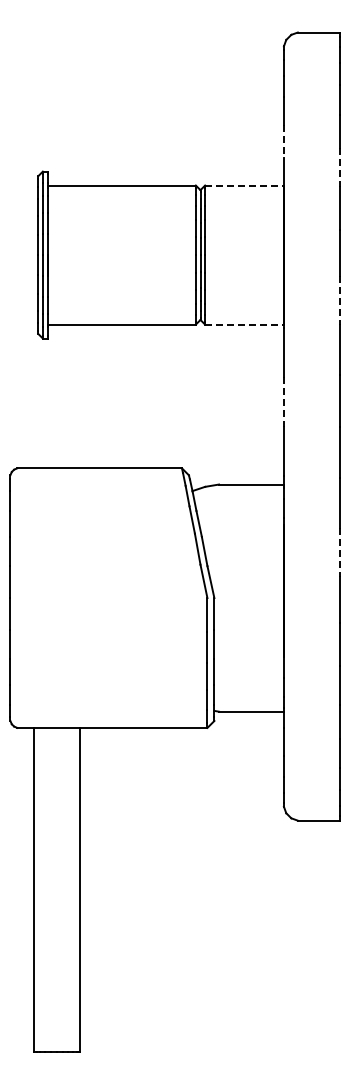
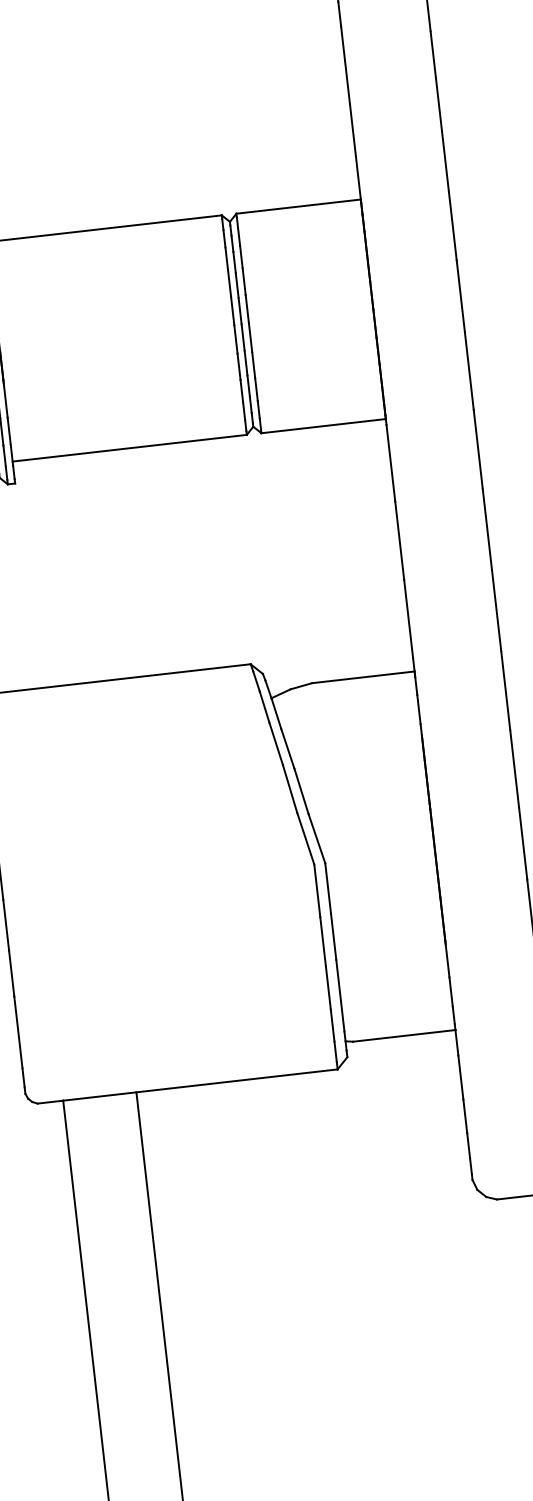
line: (283, 142) -> (352, 131), dashed -> solid
line: (339, 168) -> (445, 162), dashed -> solid
line: (245, 185) -> (300, 206), dashed -> solid
line: (339, 300) -> (469, 371), dashed -> solid
line: (245, 324) -> (325, 425), dashed -> solid
line: (283, 401) -> (398, 540), dashed -> solid
line: (339, 552) -> (514, 768), dashed -> solid

